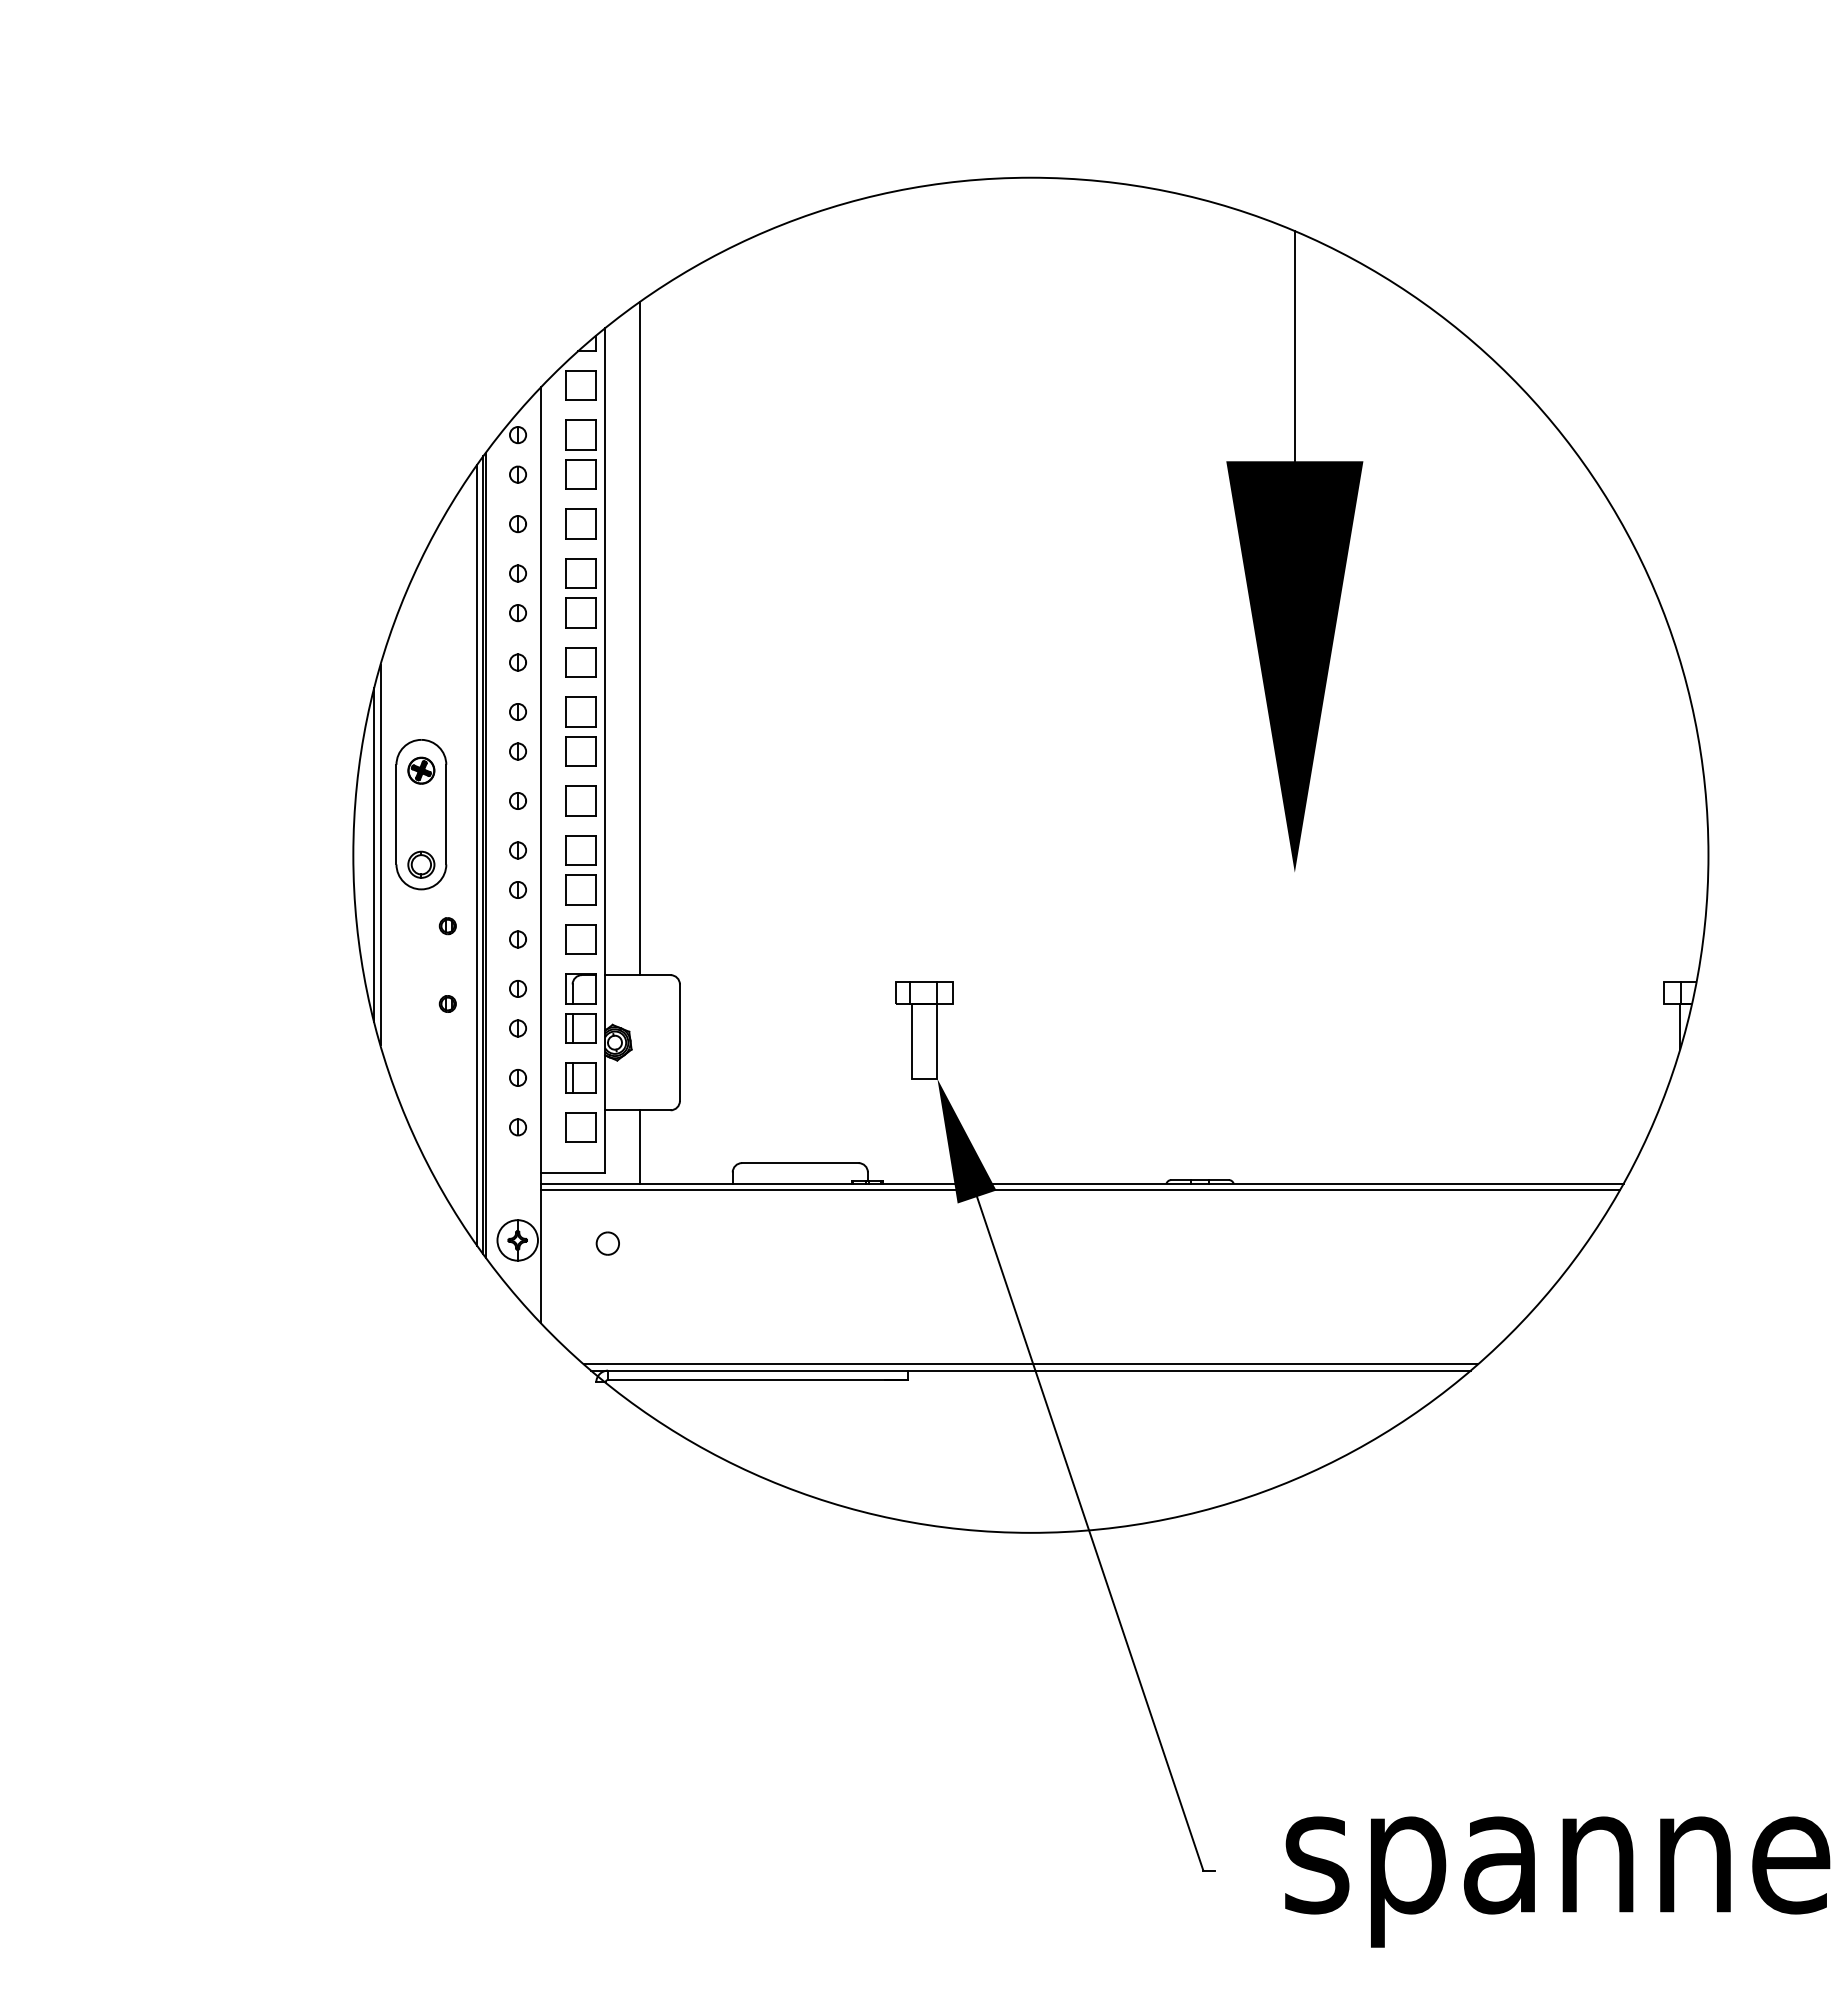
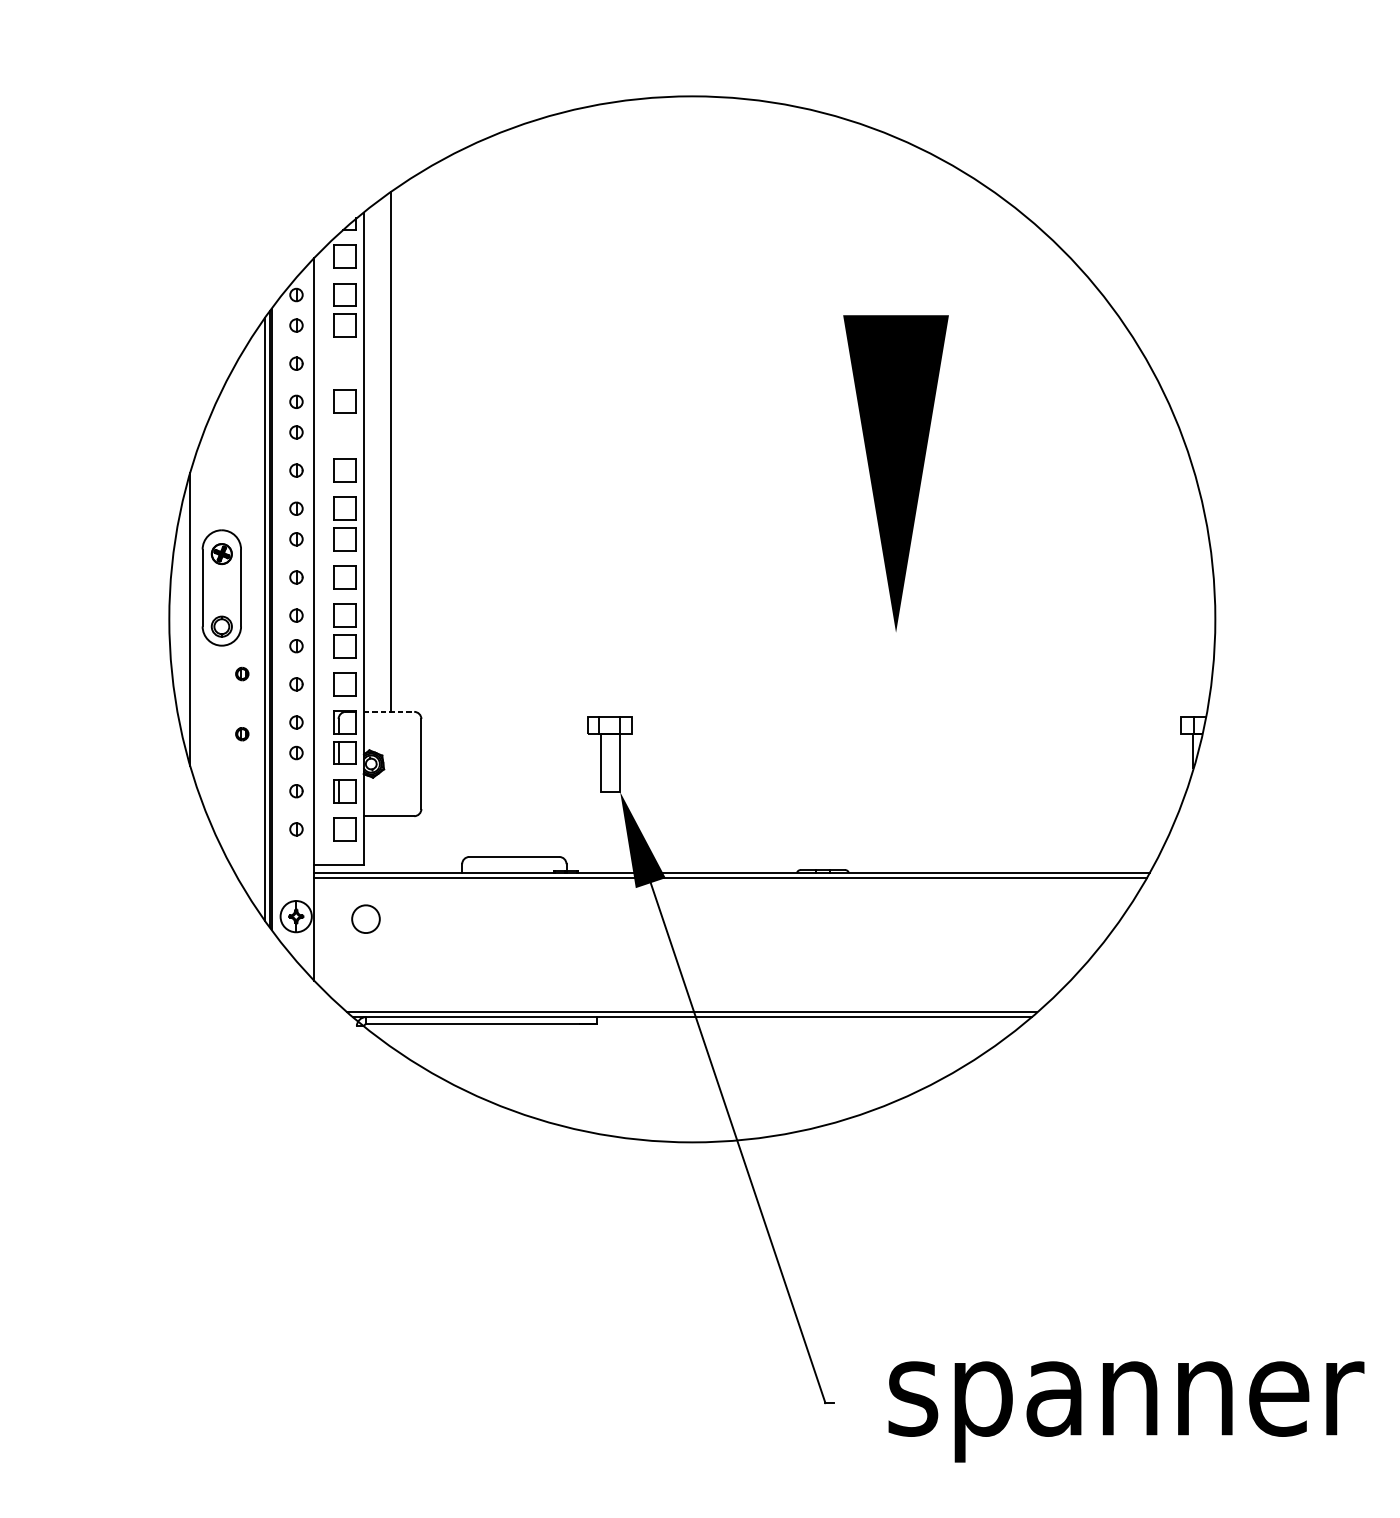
line: (1294, 346) -> (895, 226), removed
part: (580, 523) -> (344, 363), removed
part: (580, 612) -> (344, 431), removed
line: (374, 855) -> (185, 619), removed
line: (637, 975) -> (388, 712), solid -> dashed
line: (639, 1146) -> (390, 844), removed
part: (607, 1243) -> (365, 919), size x1.6

